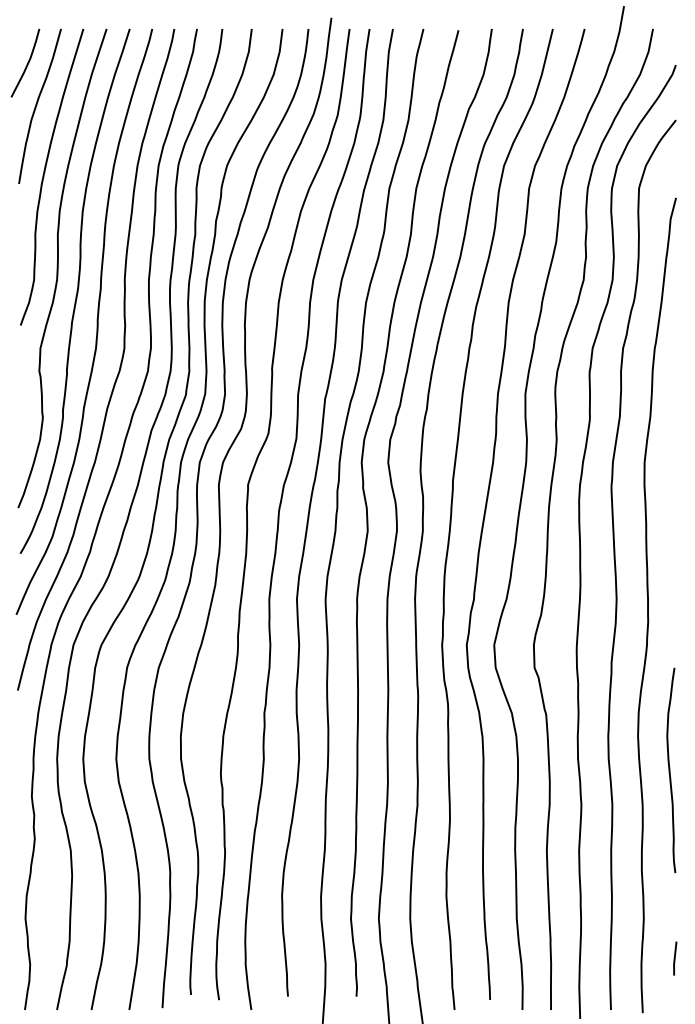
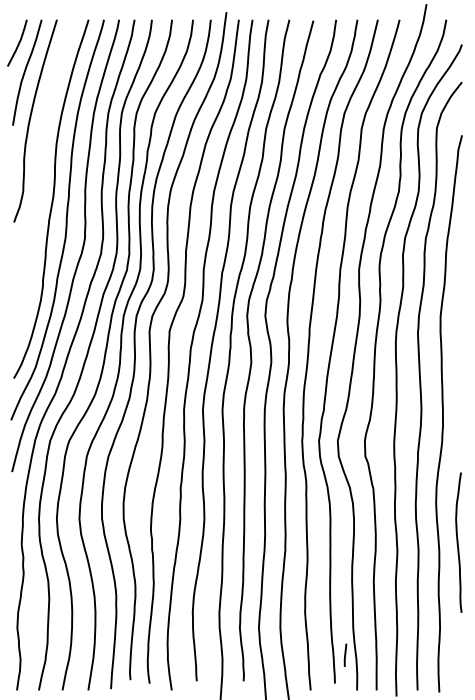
curve: (59, 268) -> (40, 183), removed
curve: (670, 770) -> (458, 542), moved
line: (675, 957) -> (345, 654), moved

